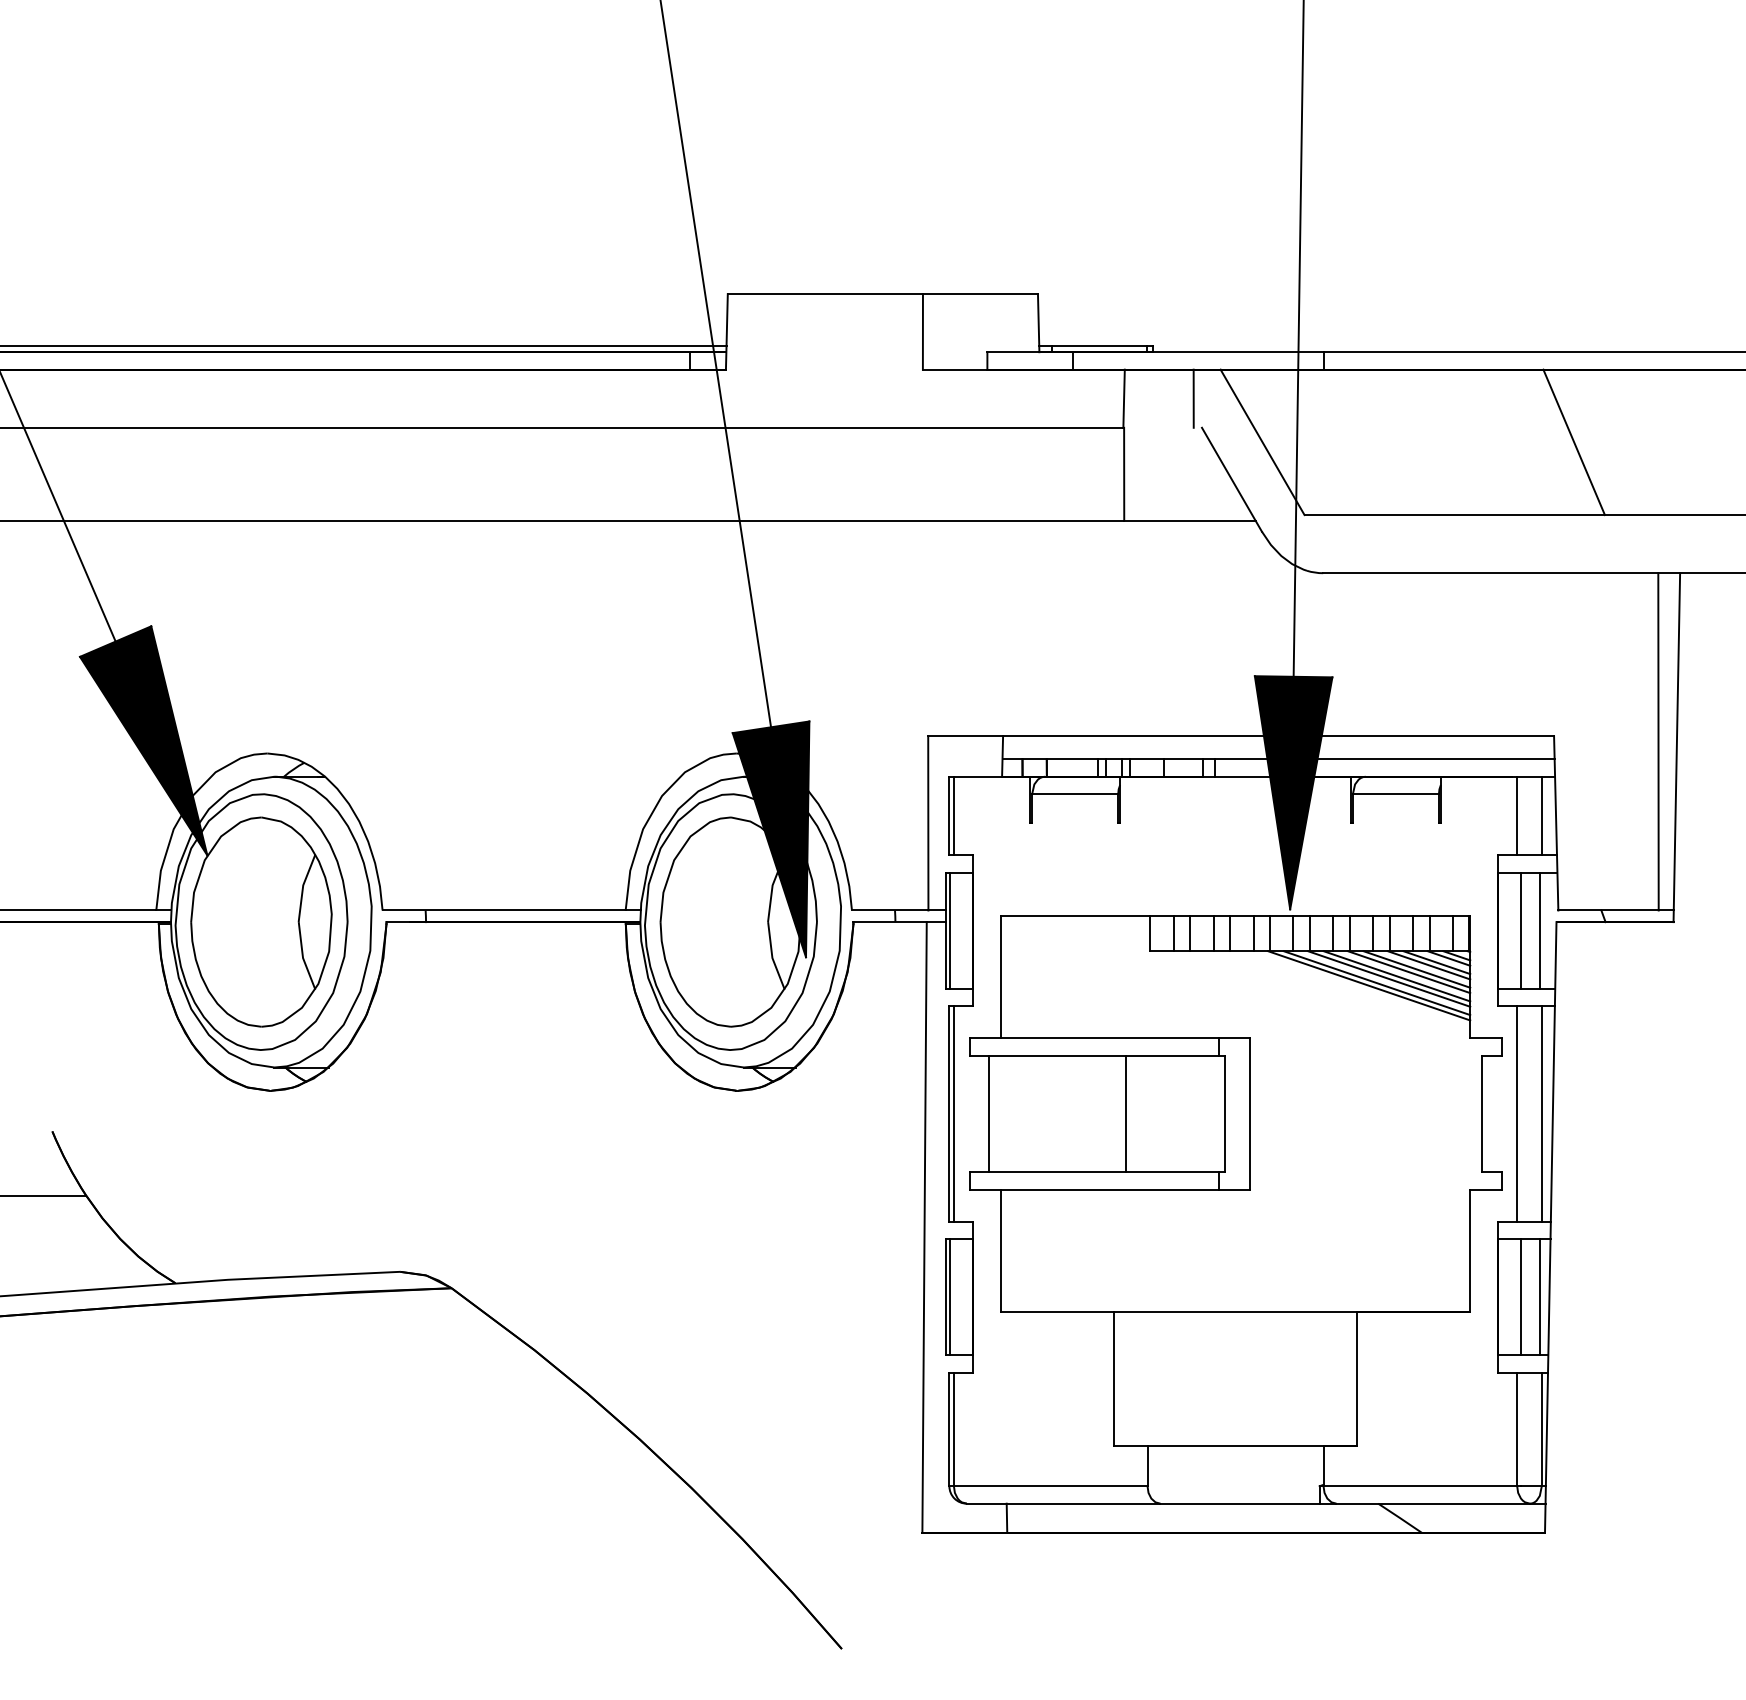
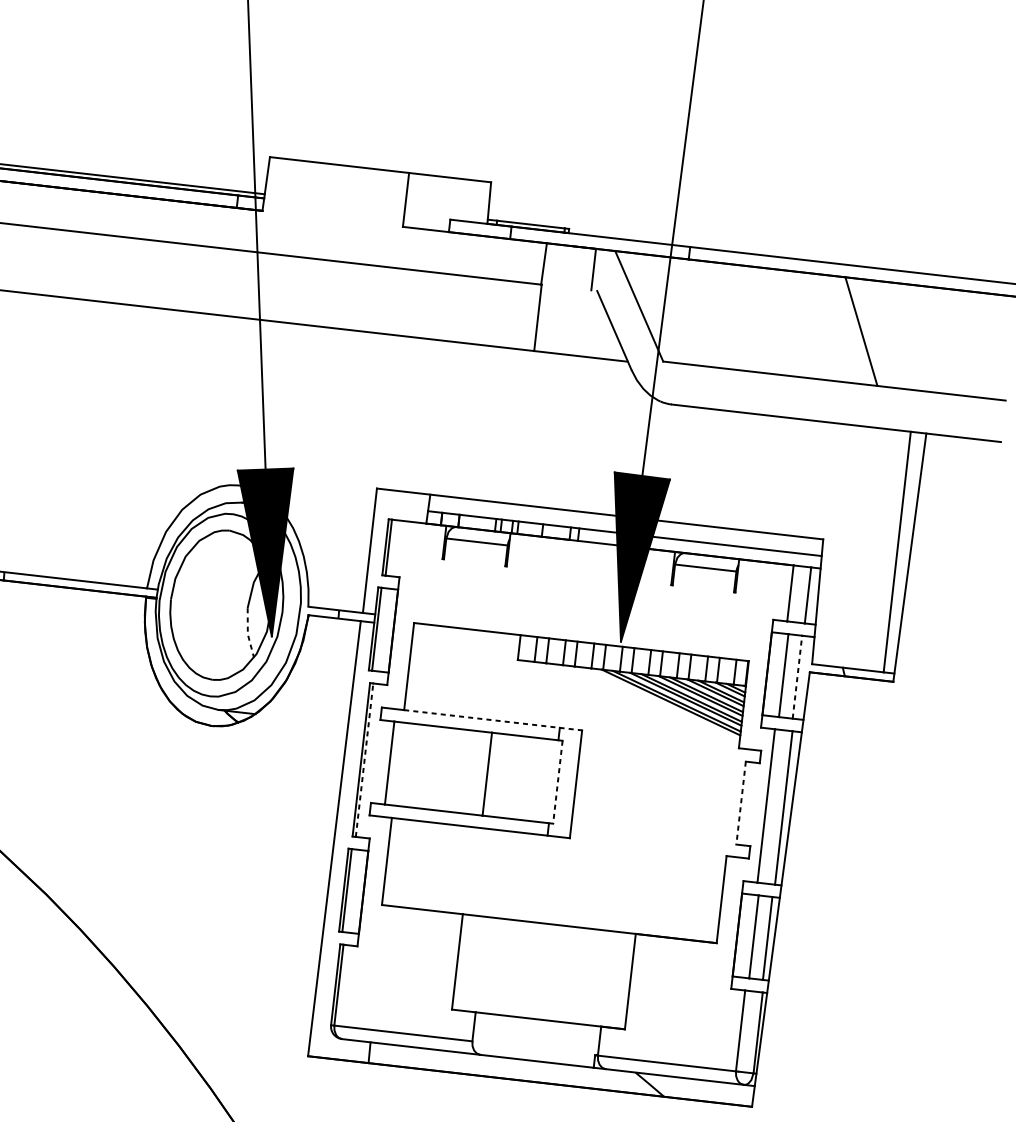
line: (1540, 930) -> (797, 676), solid -> dashed
line: (772, 957) -> (247, 633), solid -> dashed
line: (1125, 1038) -> (493, 720), solid -> dashed
line: (953, 1114) -> (364, 760), solid -> dashed
line: (1225, 1114) -> (558, 782), solid -> dashed
line: (1481, 1114) -> (740, 803), solid -> dashed

